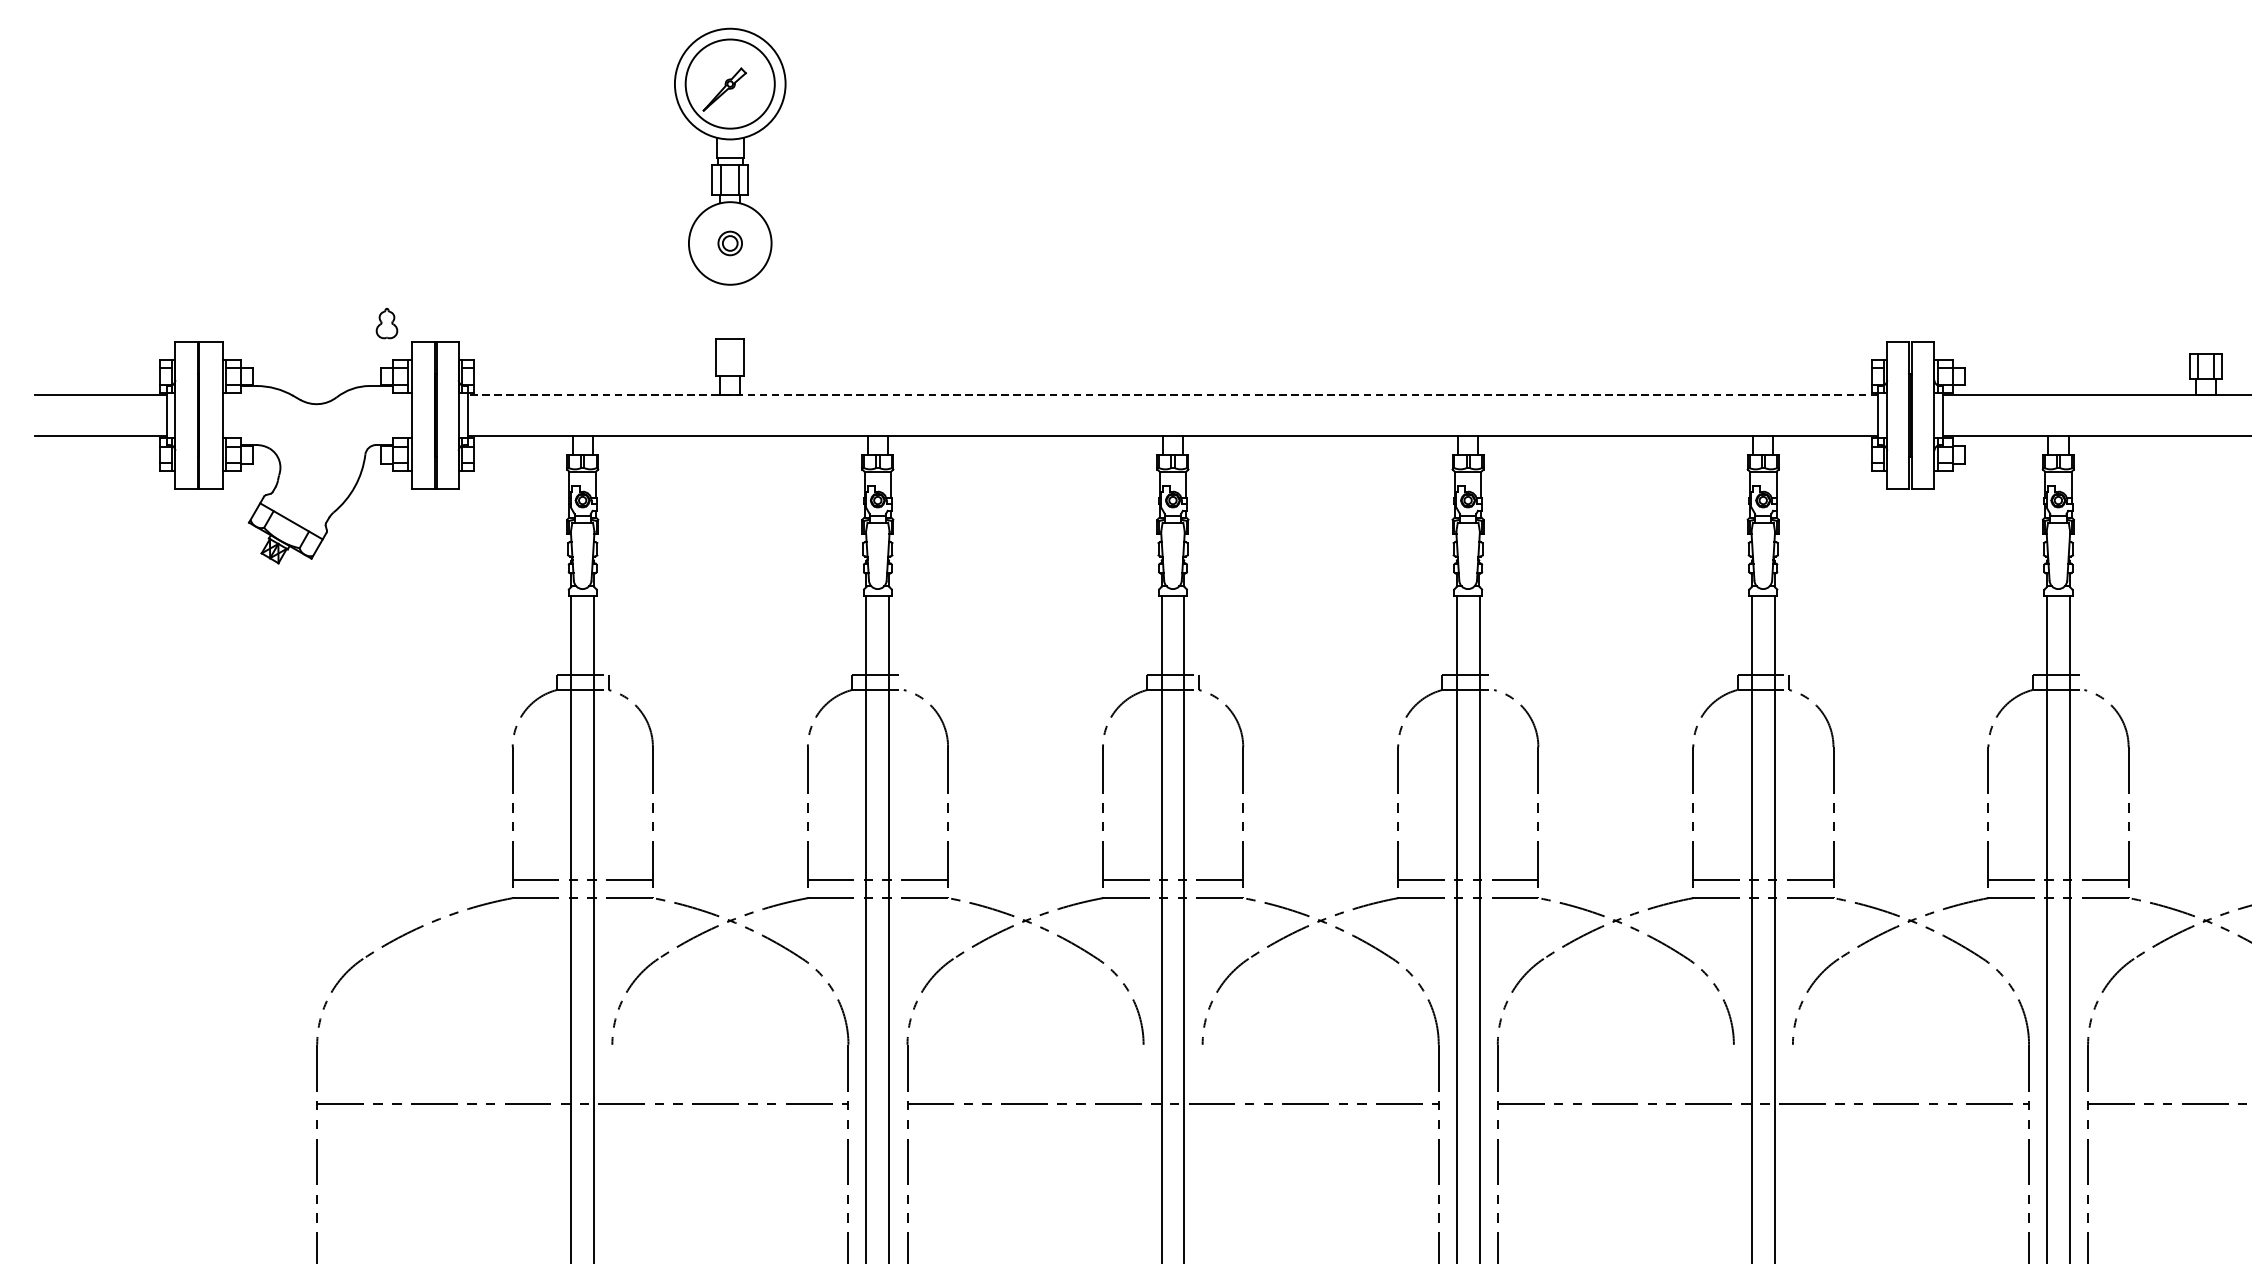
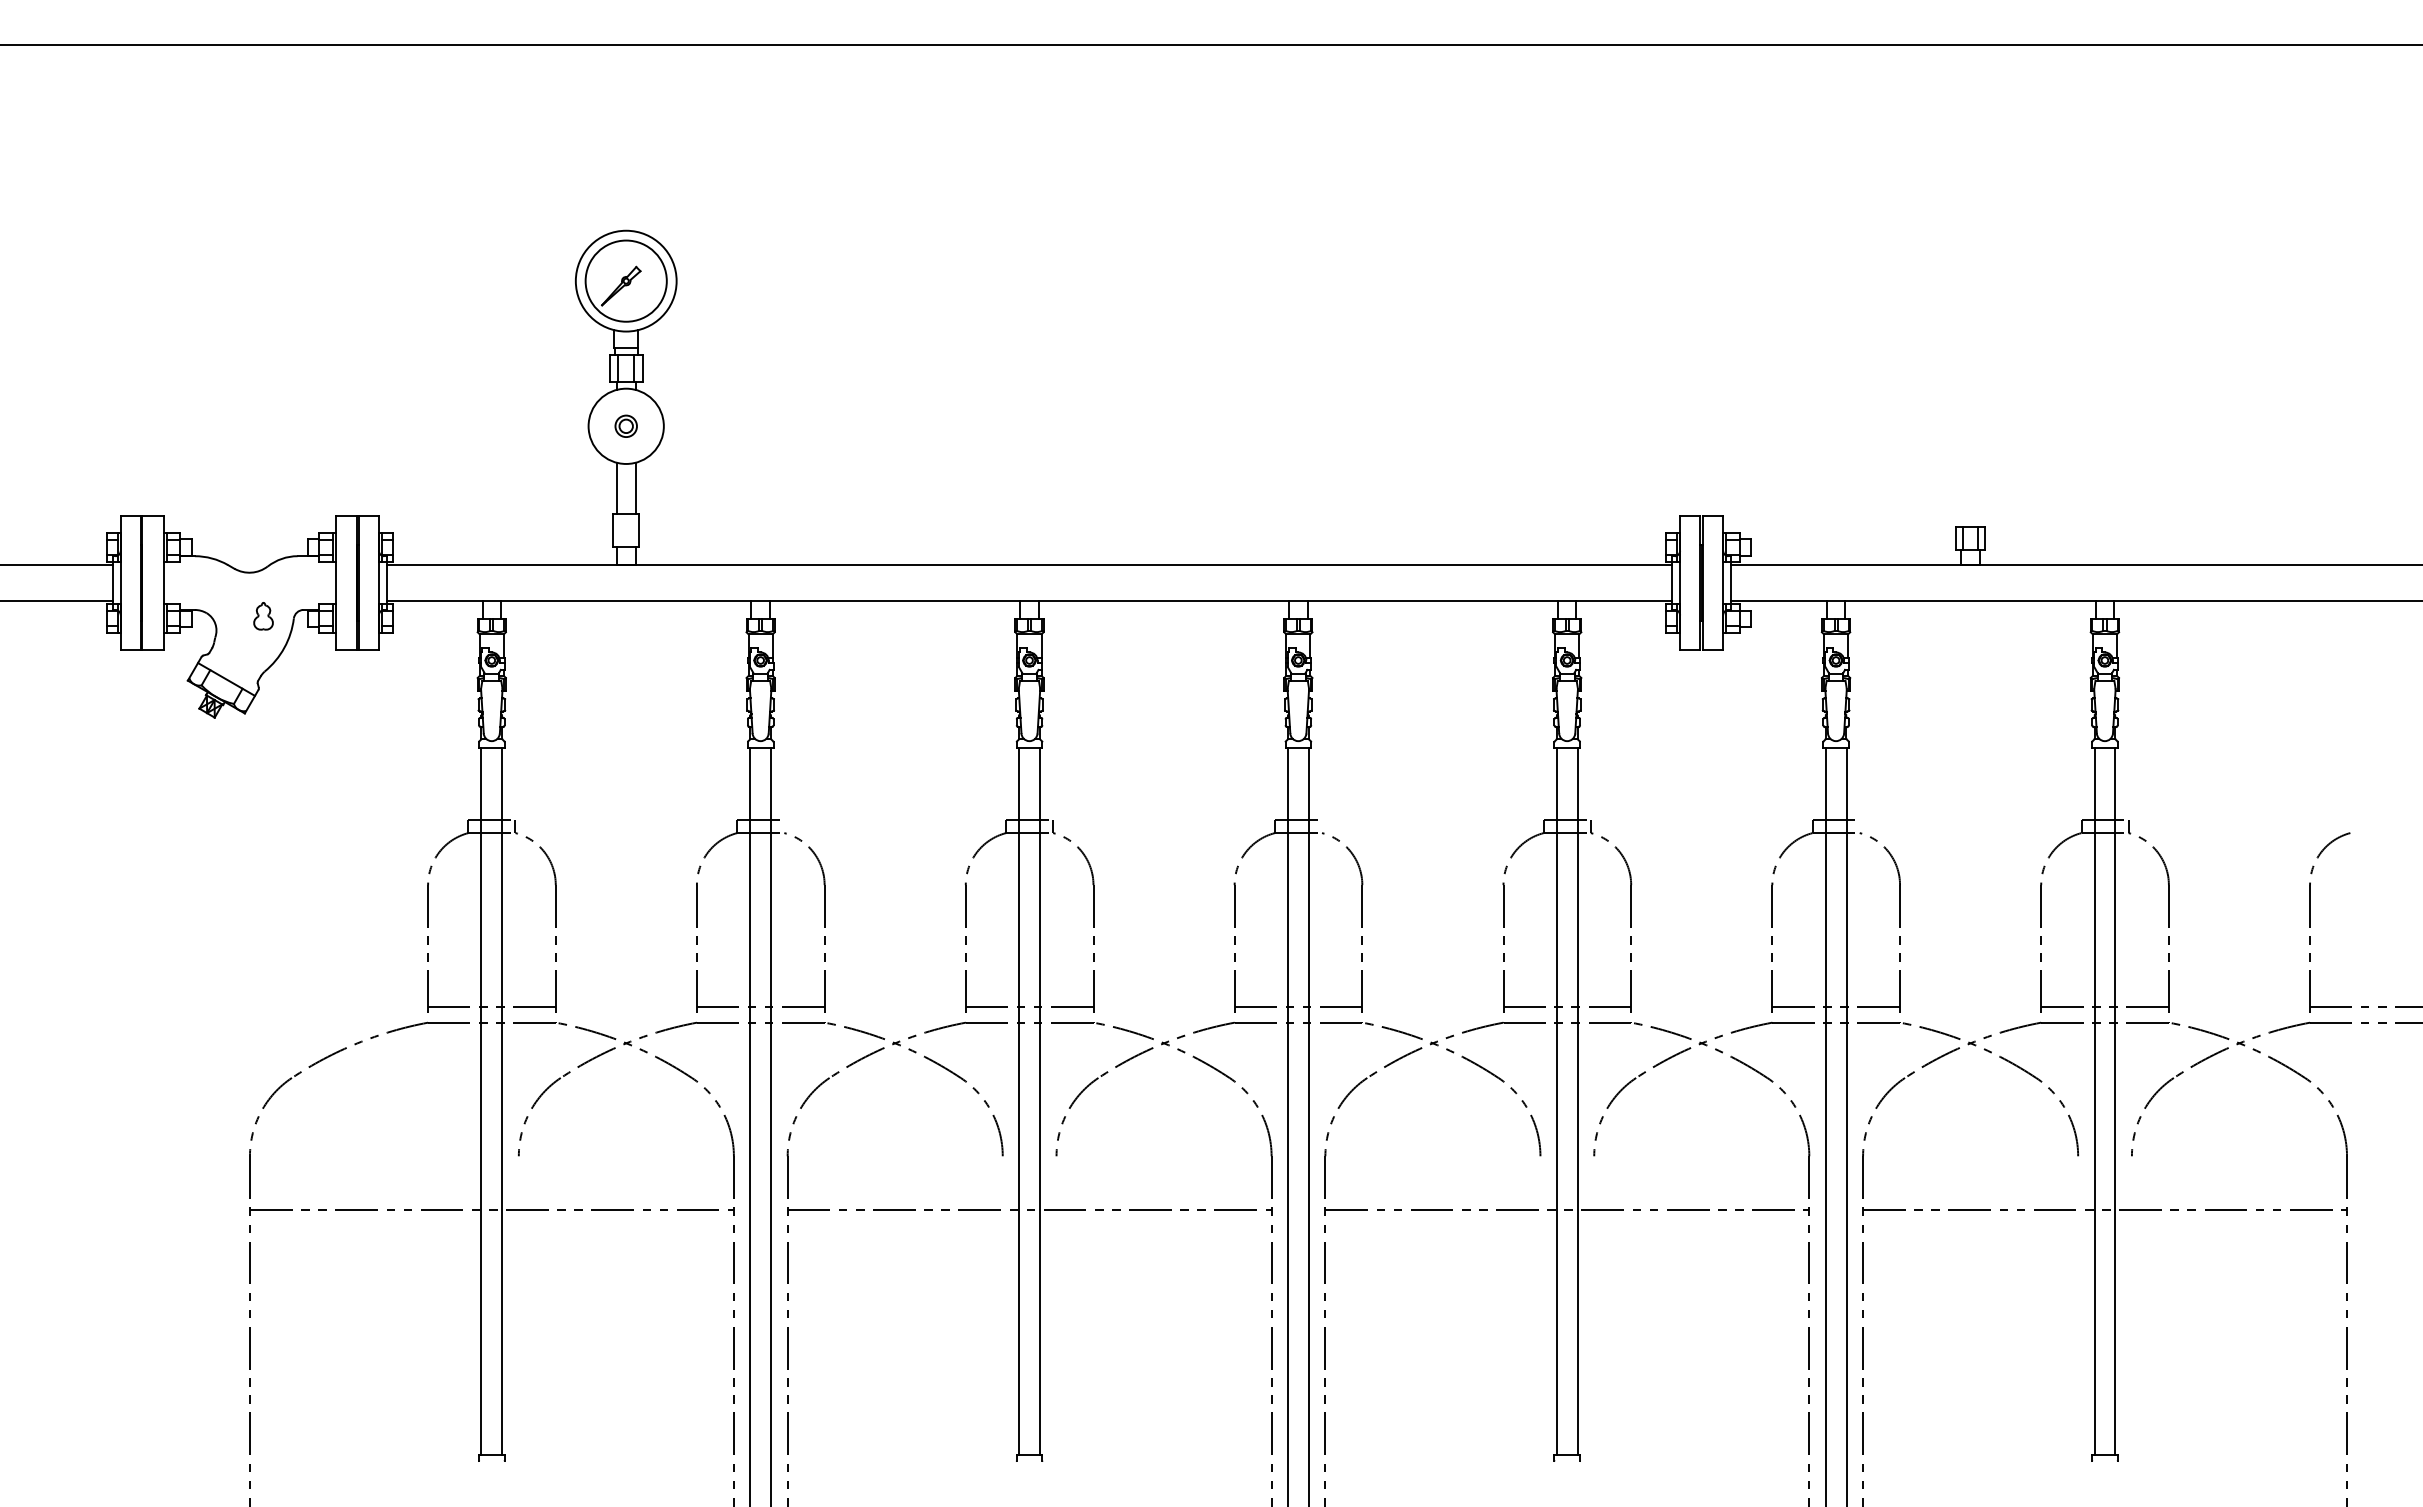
line: (719, 310) -> (616, 487), added
line: (740, 310) -> (635, 487), added
part: (386, 323) -> (263, 616), moved
line: (1172, 395) -> (1029, 564), dashed -> solid

